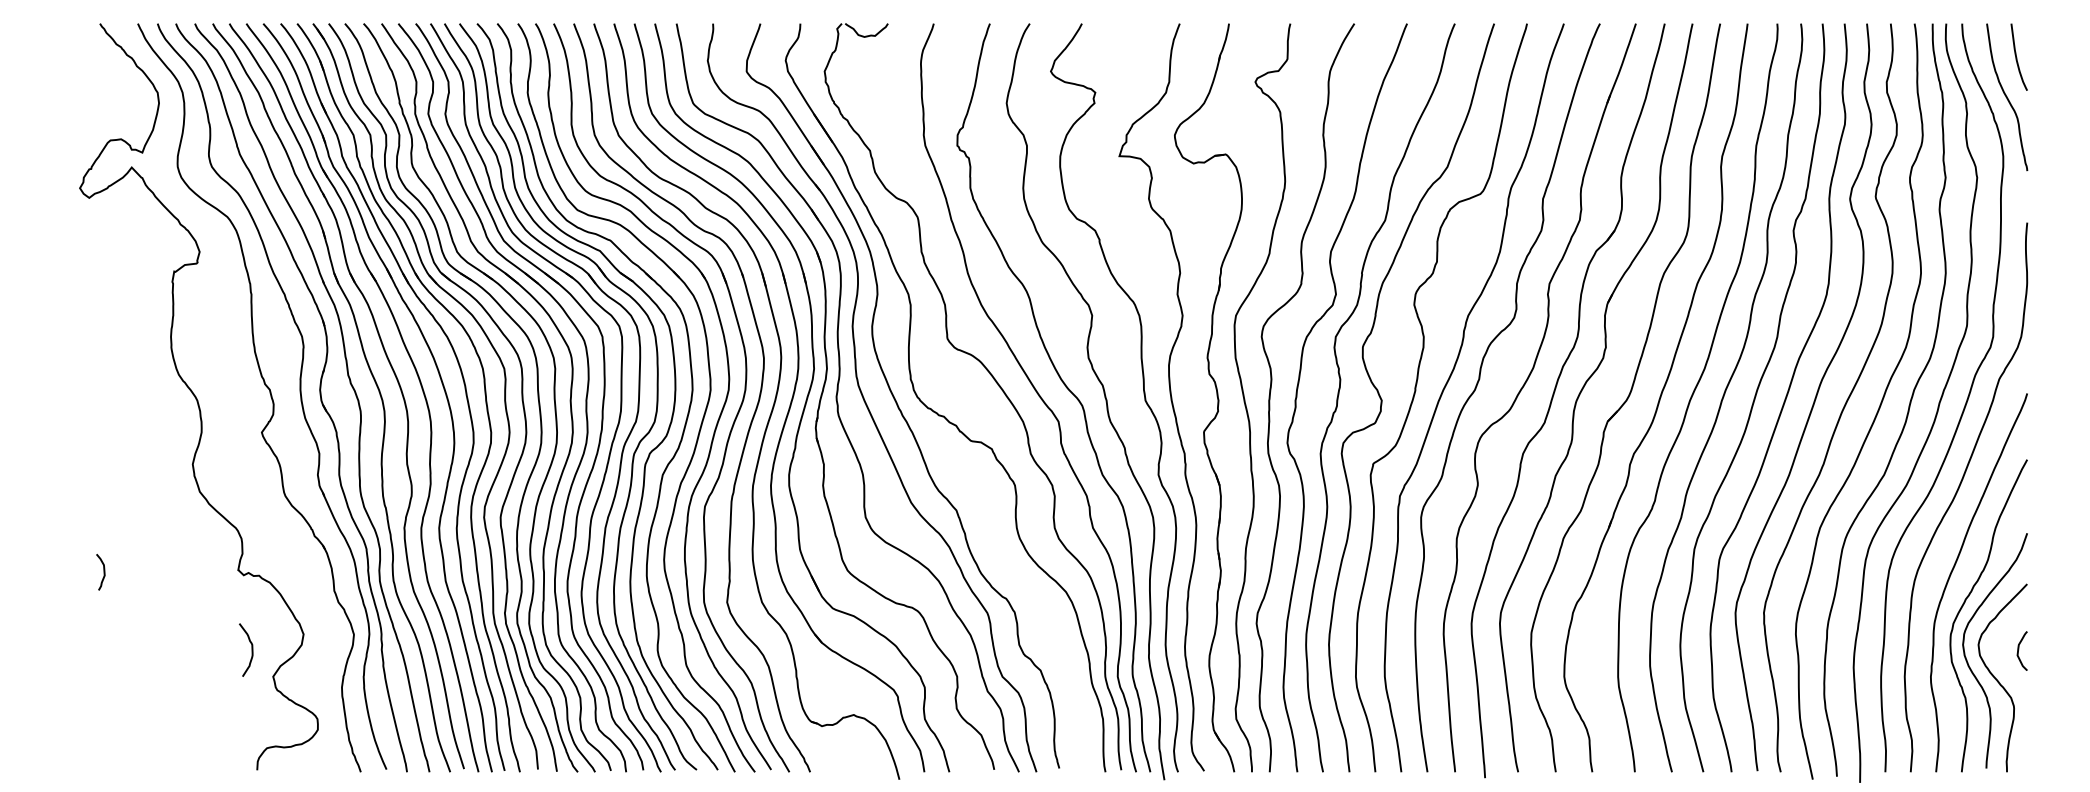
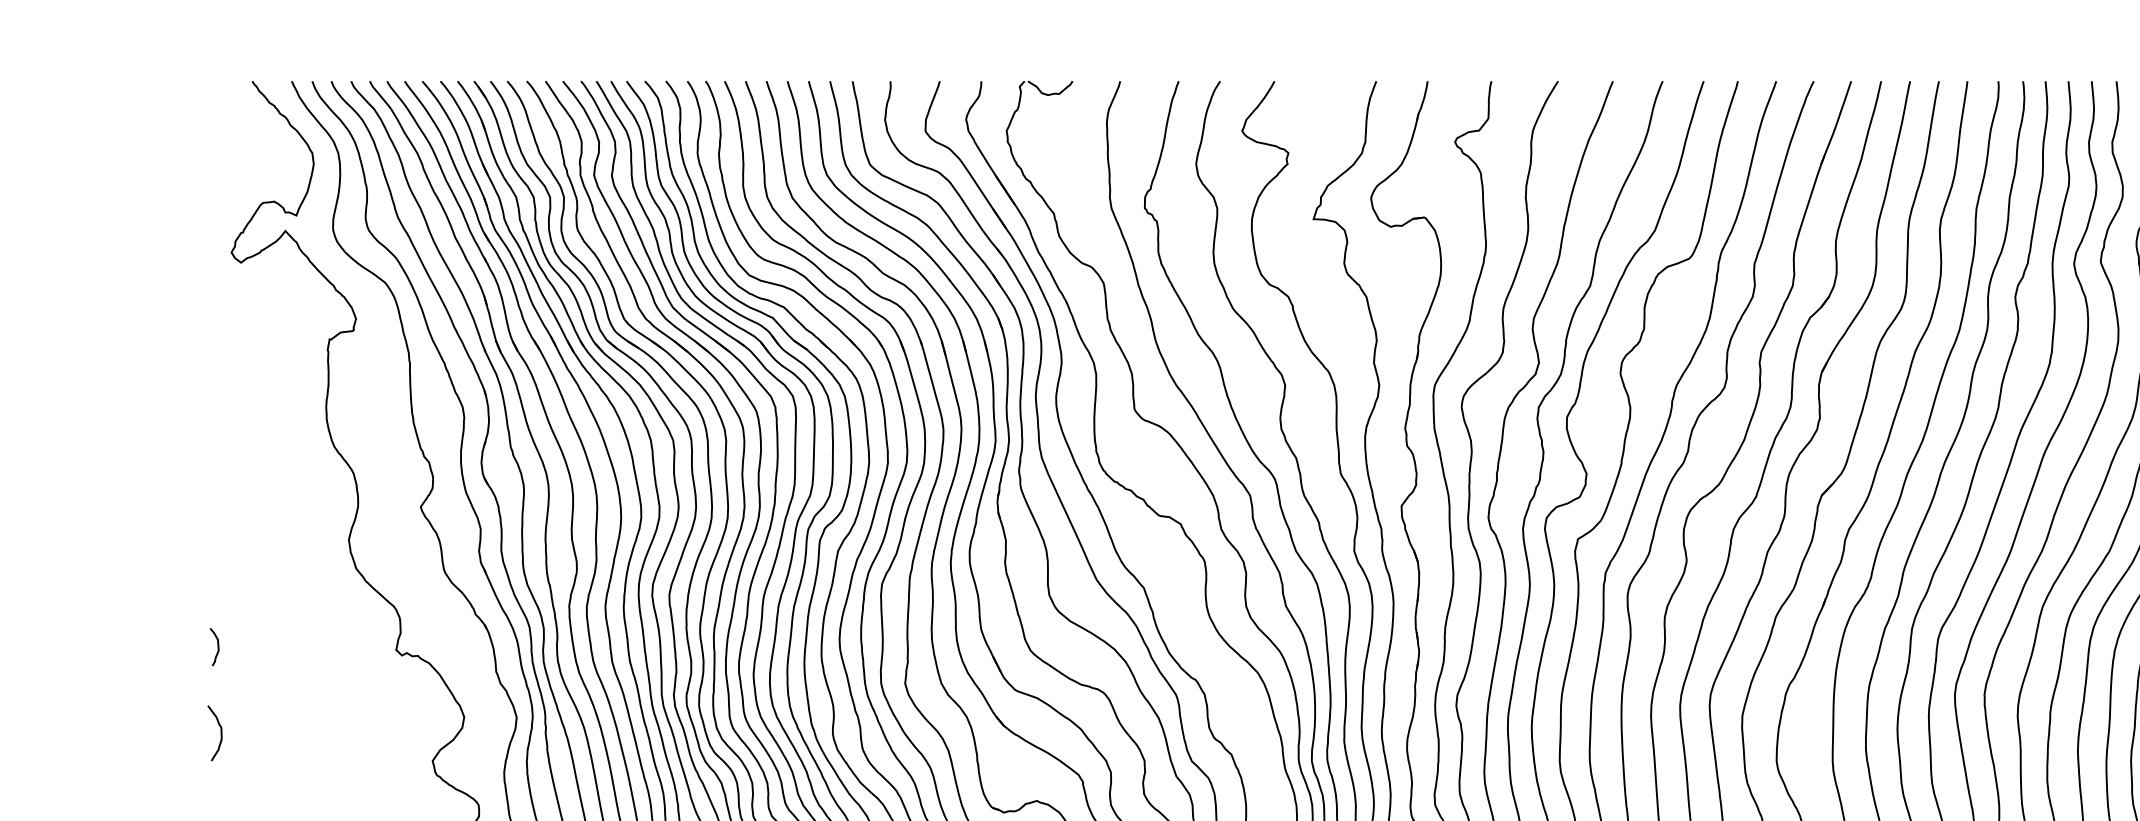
curve: (103, 572) -> (217, 647), moved
curve: (251, 649) -> (220, 732), moved

